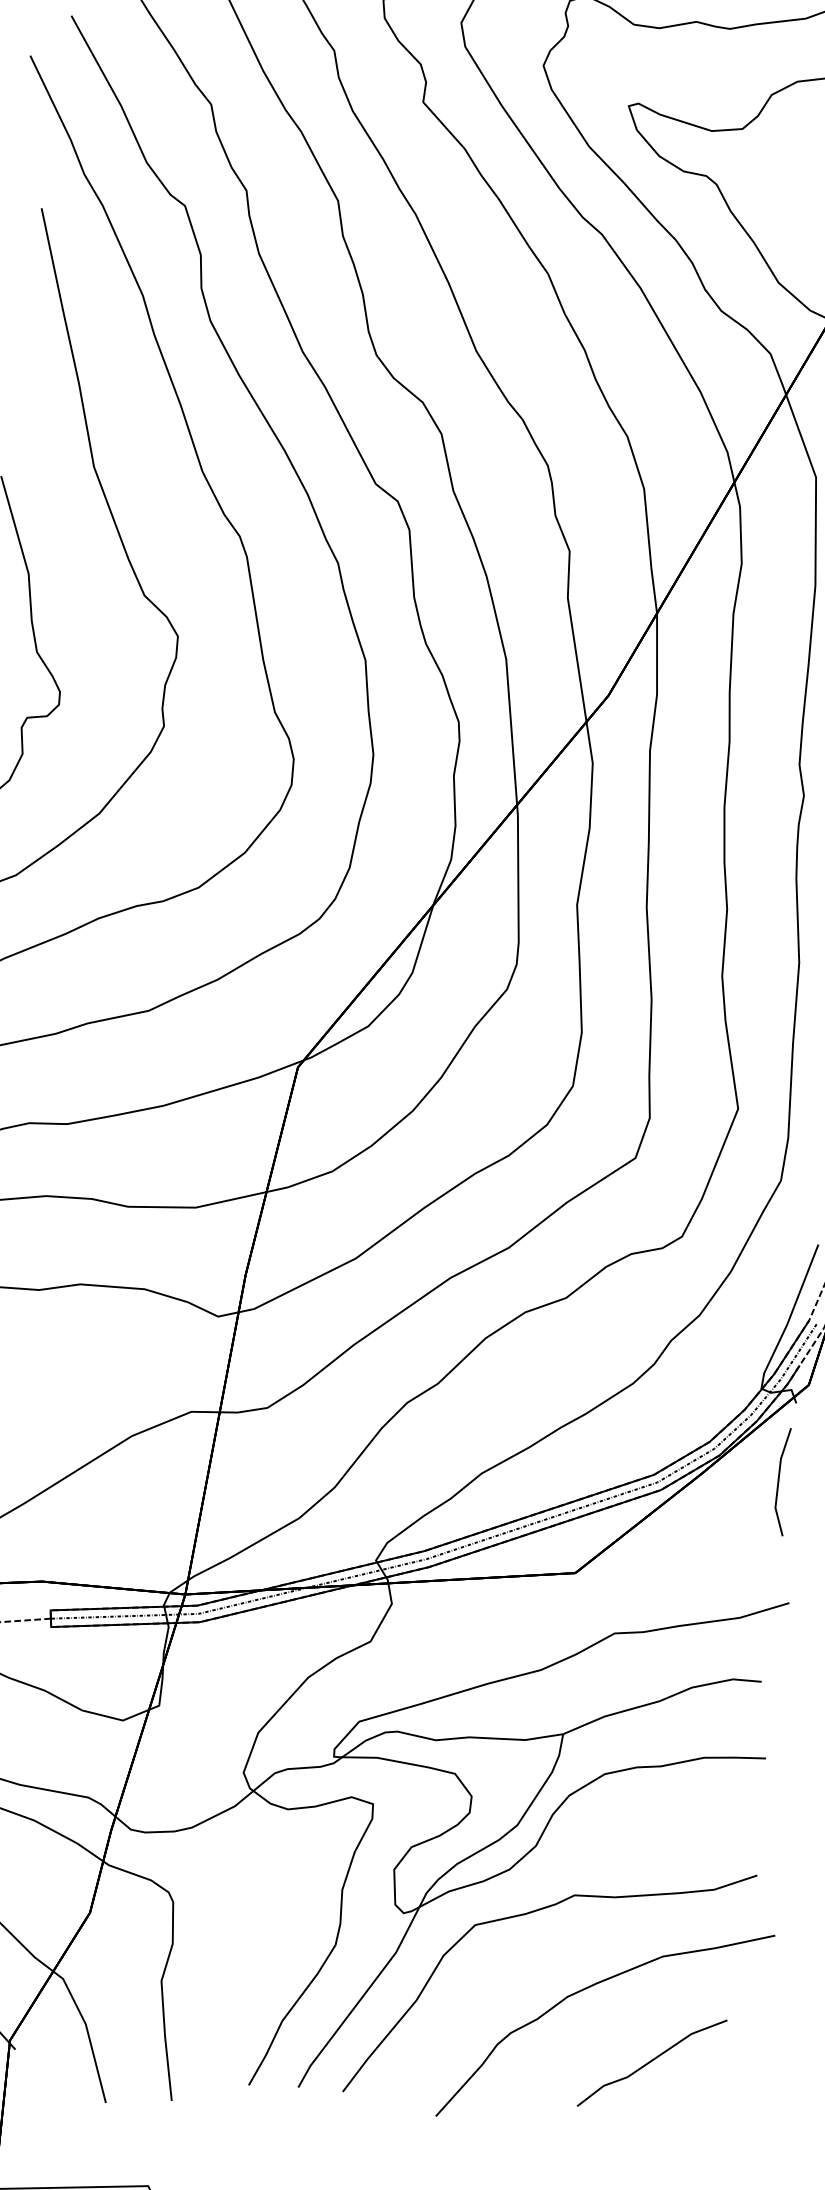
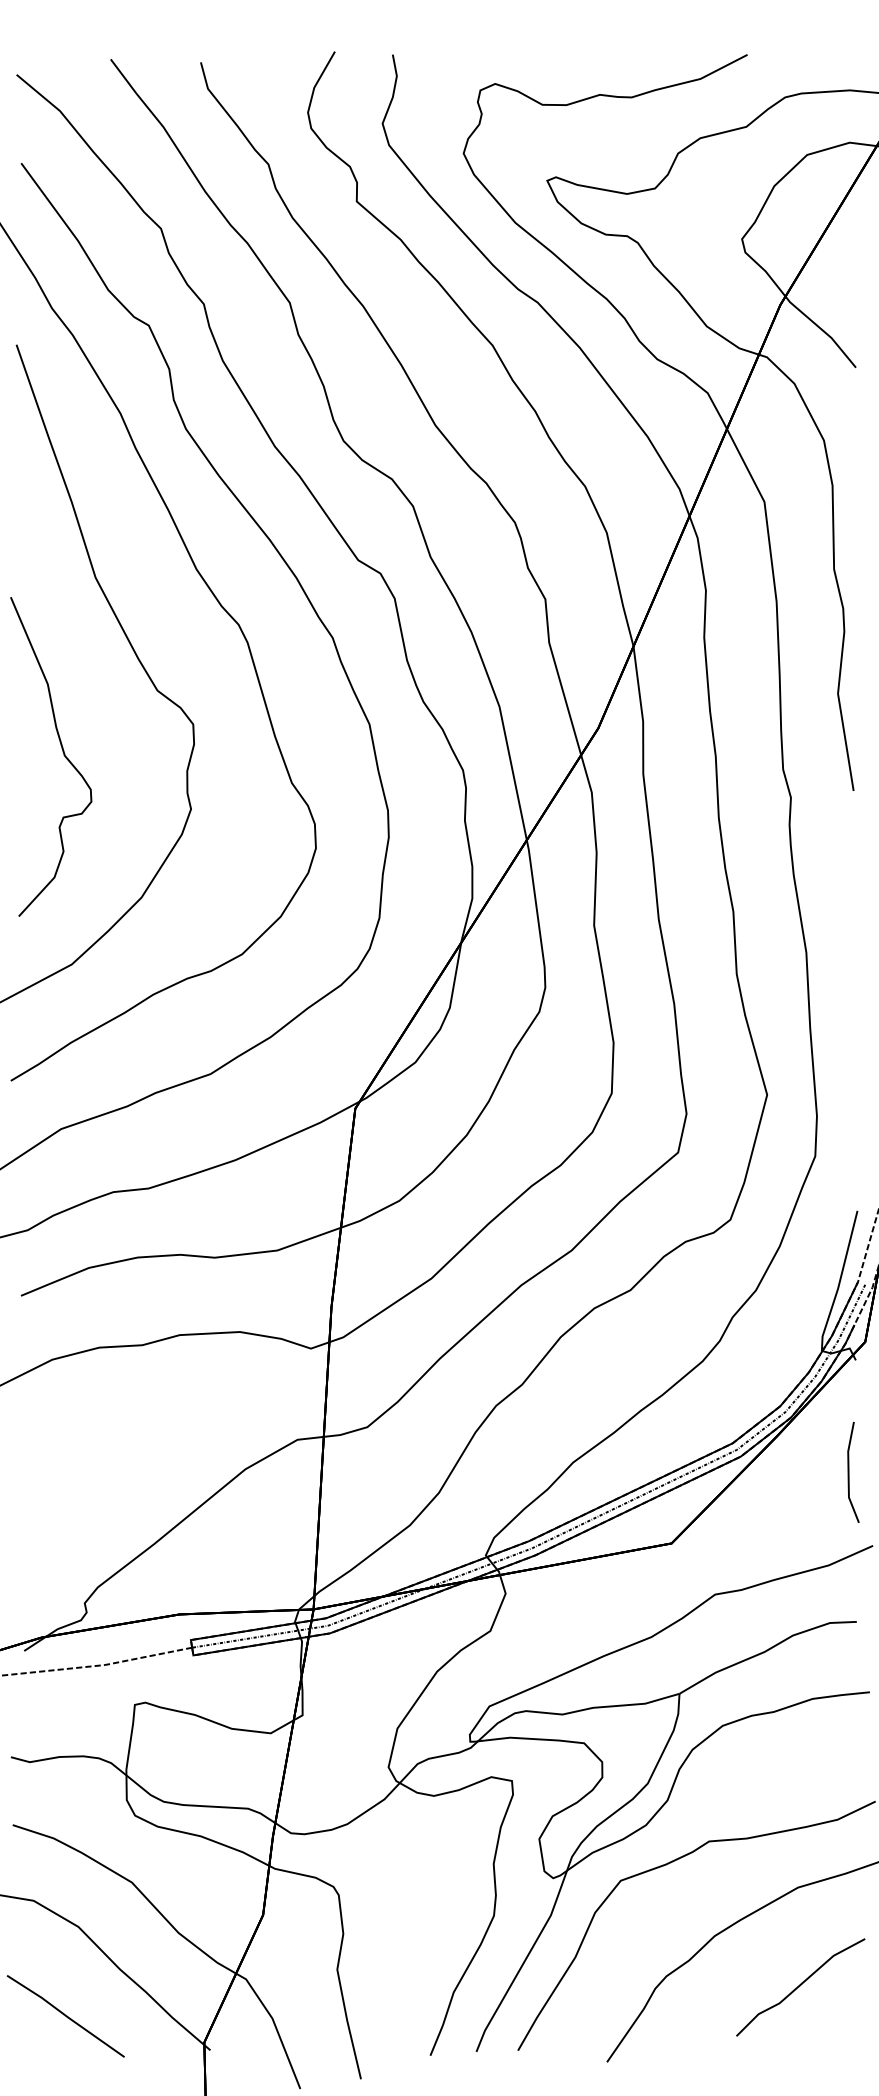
line: (779, 1480) -> (849, 1471), moved

